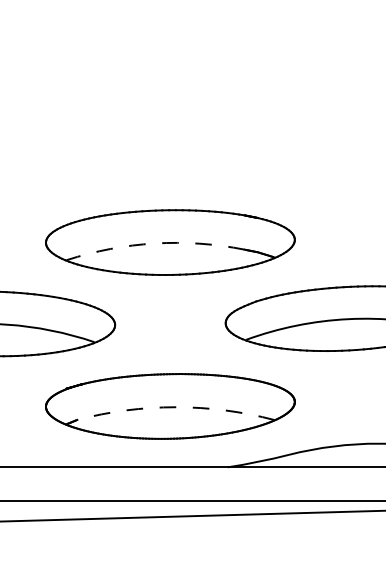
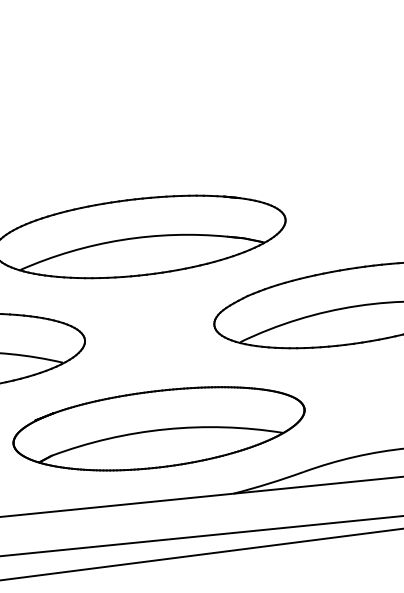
arc: (154, 243) -> (121, 240), dashed -> solid
arc: (176, 407) -> (166, 429), dashed -> solid

